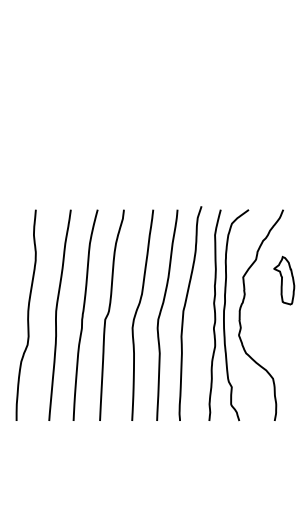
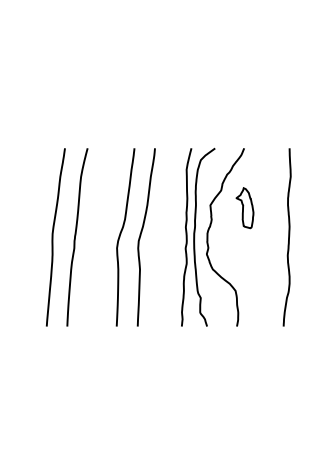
curve: (185, 309) -> (161, 232), removed
curve: (109, 314) -> (97, 236), removed
curve: (27, 315) -> (28, 237), removed

